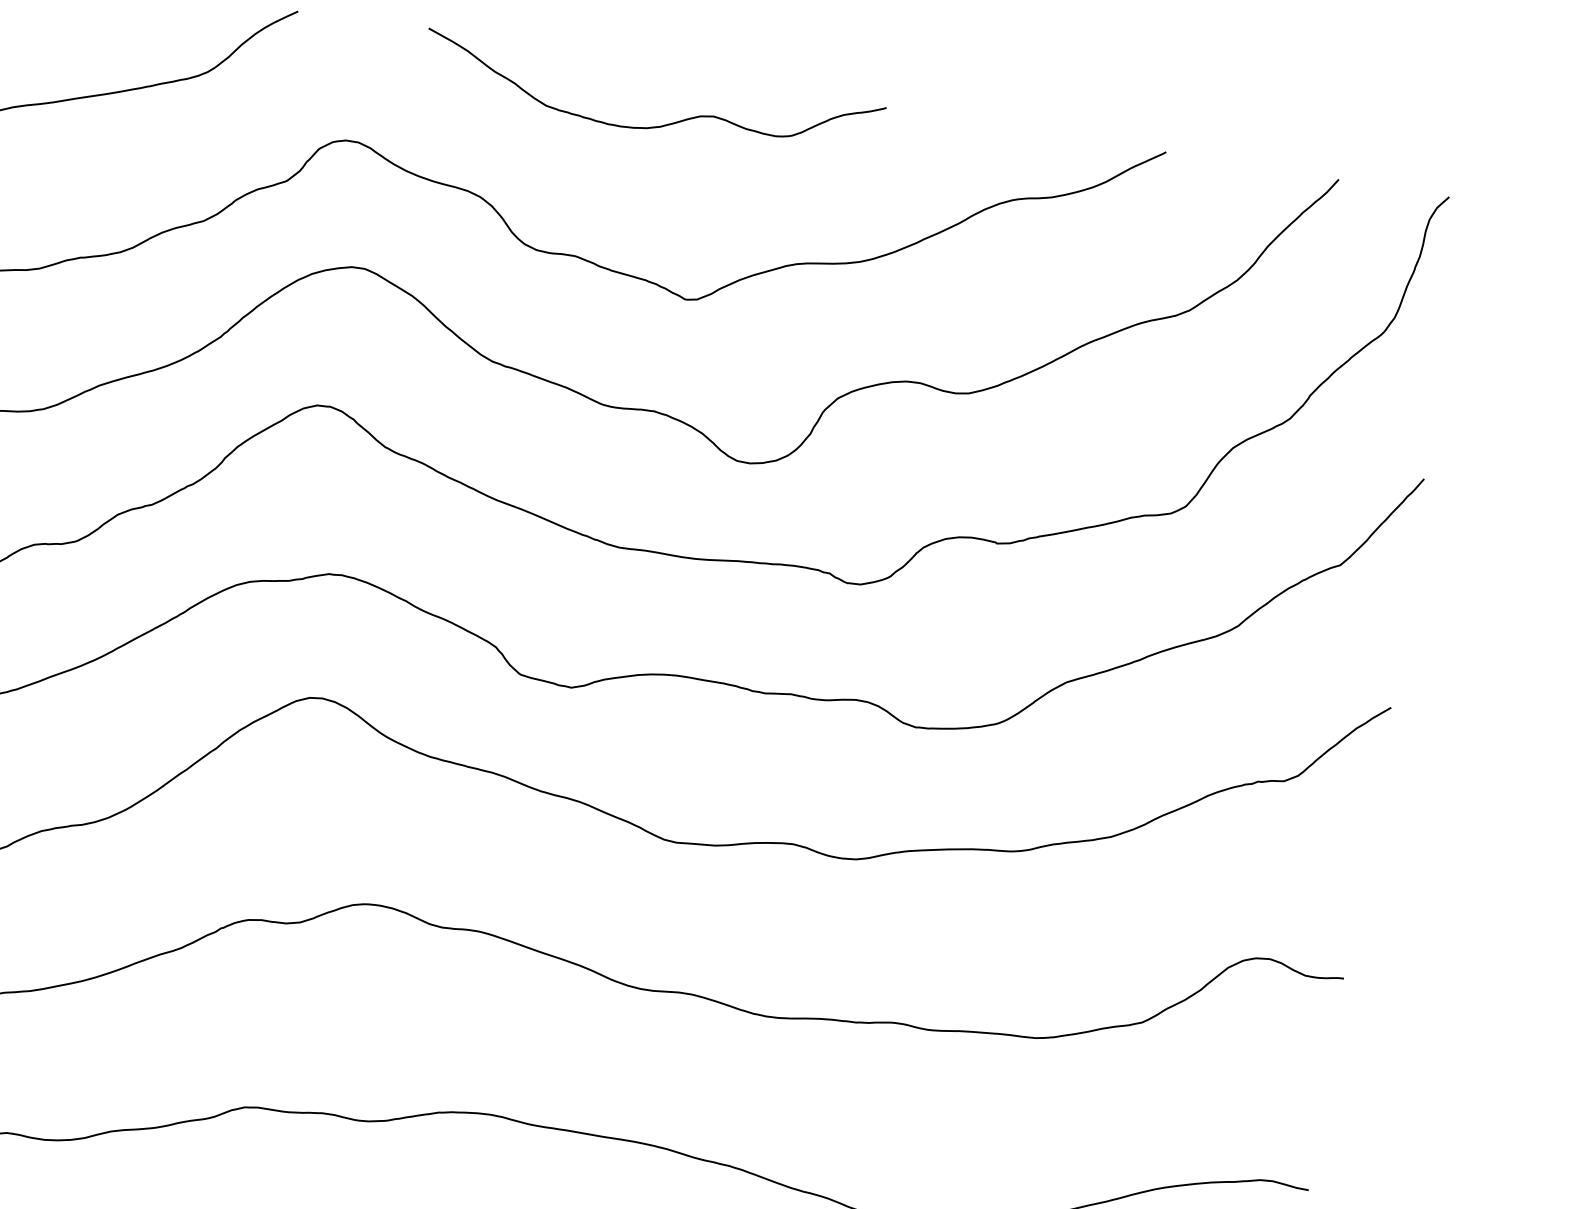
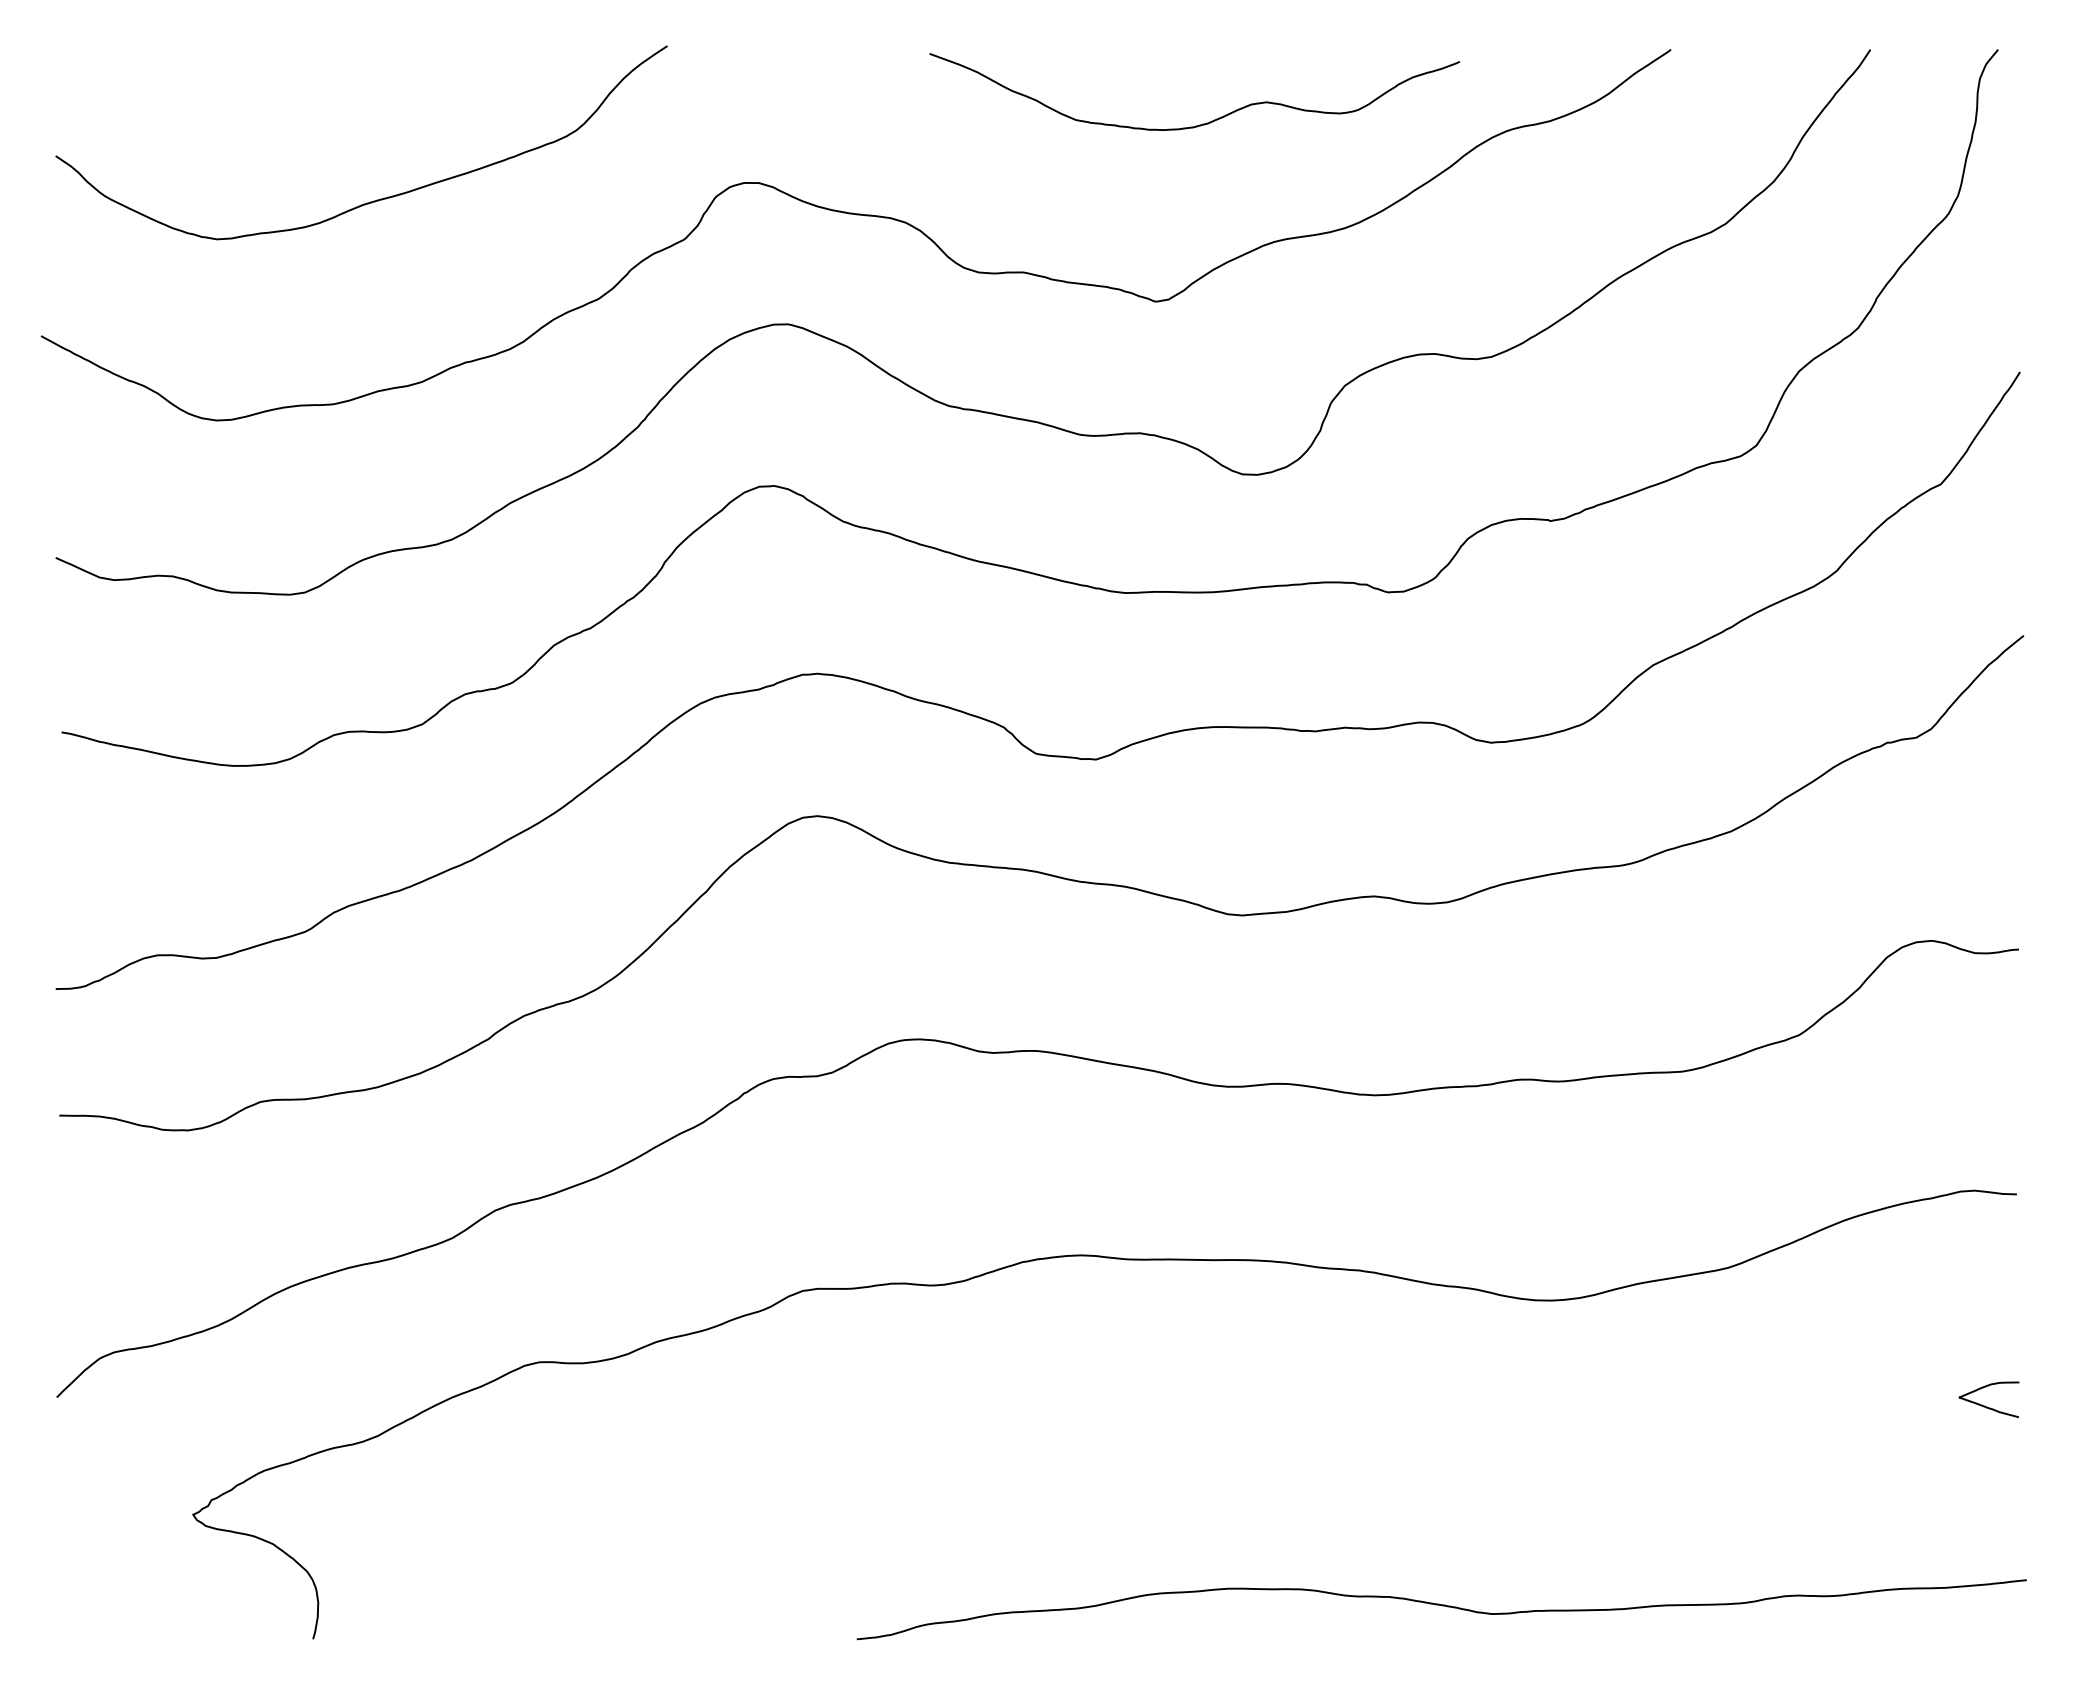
curve: (655, 126) -> (1202, 123), moved

